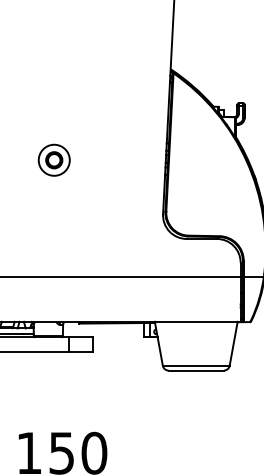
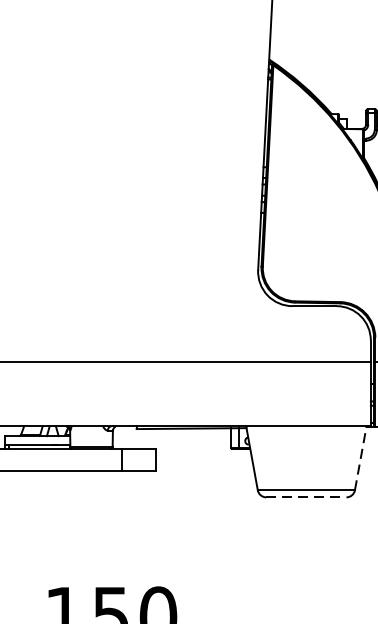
part: (53, 159) -> (98, 190), removed
line: (233, 343) -> (360, 457), solid -> dashed
line: (196, 370) -> (306, 497), solid -> dashed

